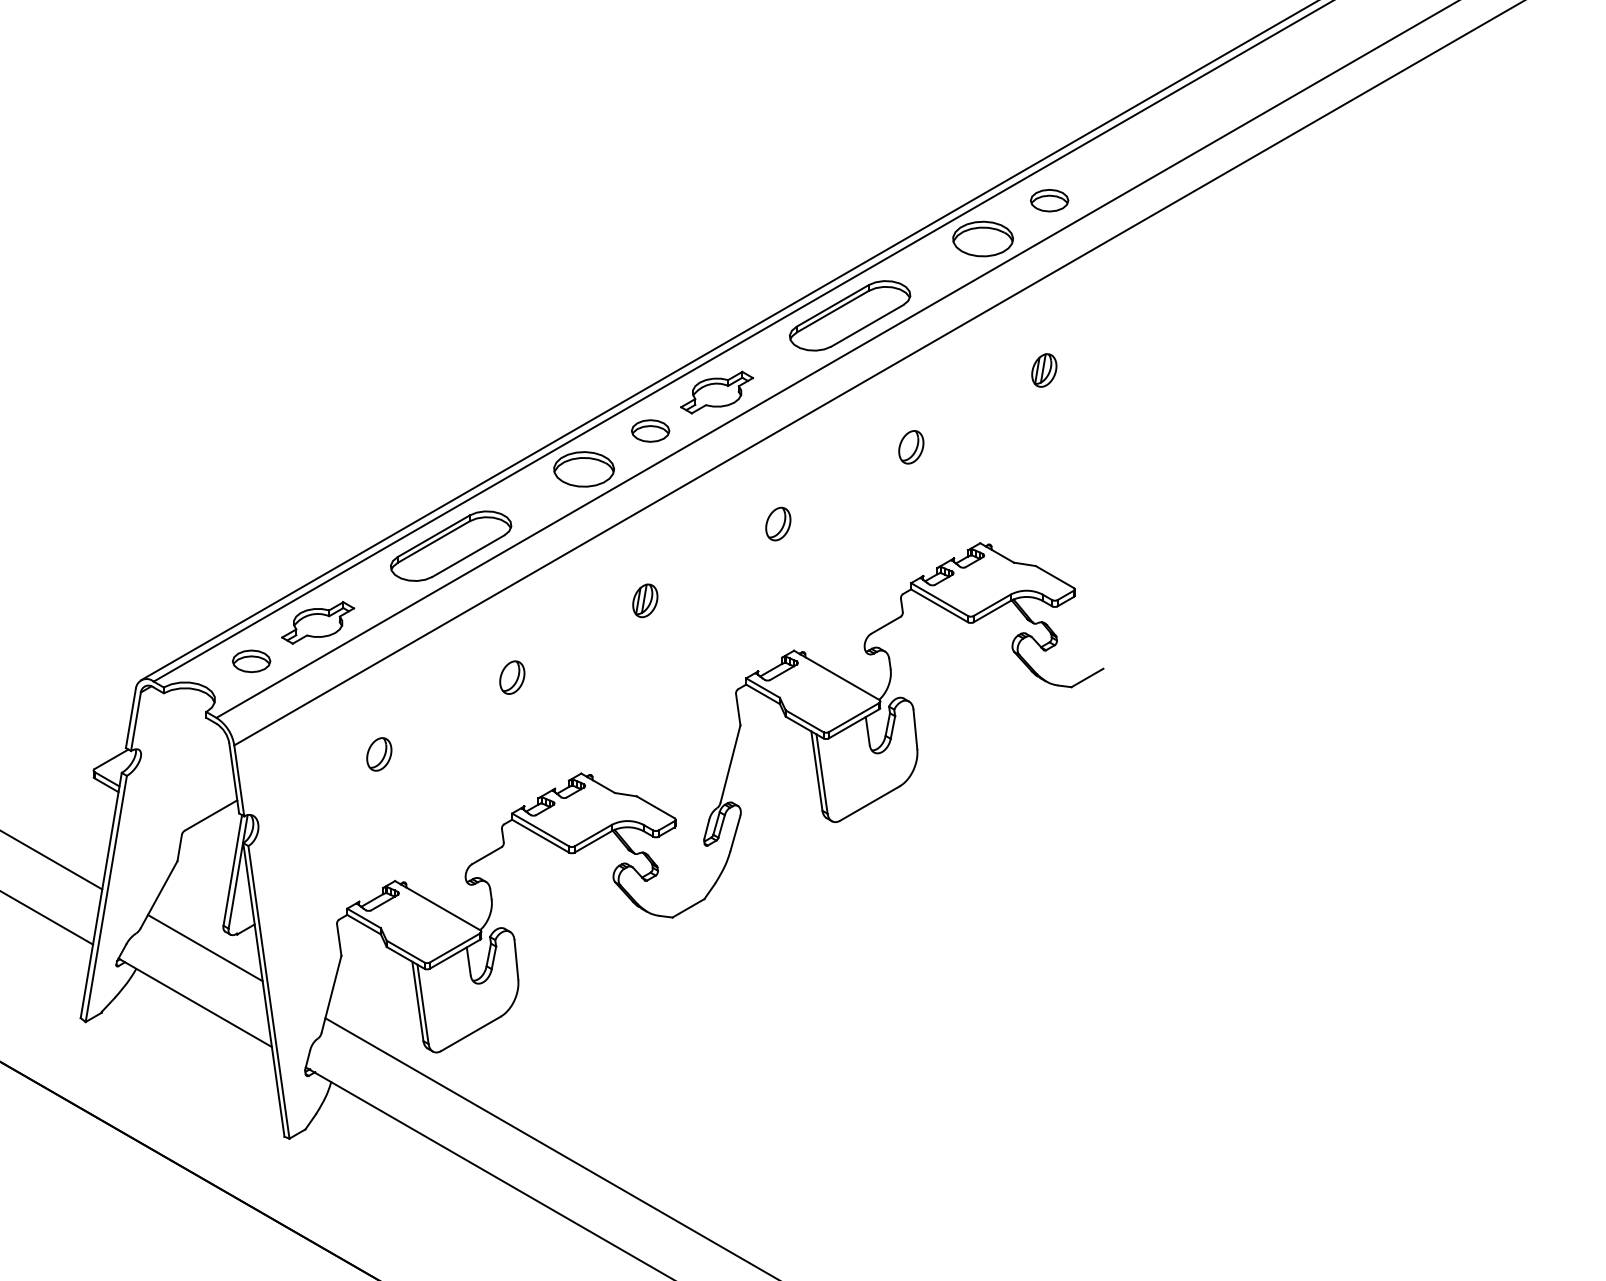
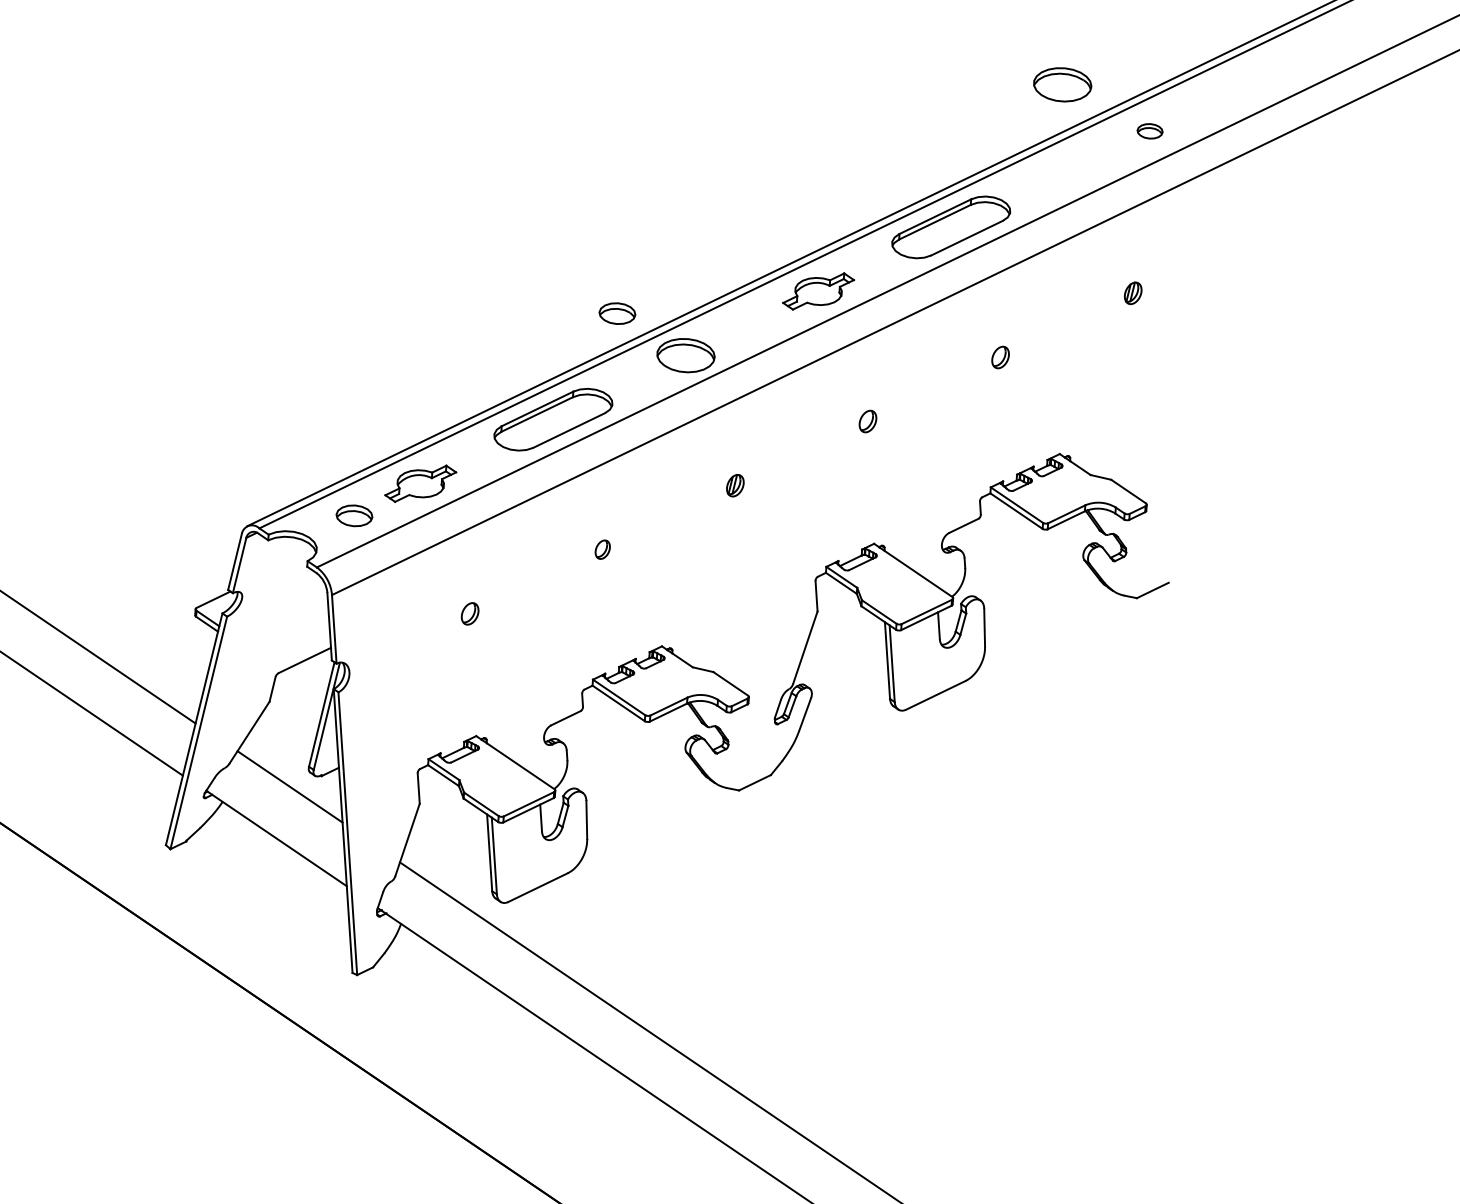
part: (1049, 200) -> (1150, 131), size x0.7
part: (982, 238) -> (1062, 84), moved
part: (1044, 370) -> (1133, 293), size x0.7
part: (650, 430) -> (617, 313), moved
part: (911, 447) -> (1000, 357), size x0.7
part: (778, 523) -> (868, 421), size x0.7
part: (645, 600) -> (735, 485), size x0.7
part: (512, 677) -> (602, 549), size x0.6
part: (379, 754) -> (470, 613), size x0.7

